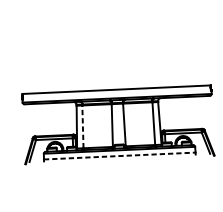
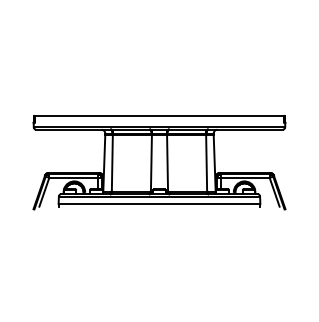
line: (83, 126) -> (112, 162), dashed -> solid
line: (119, 156) -> (159, 204), dashed -> solid

